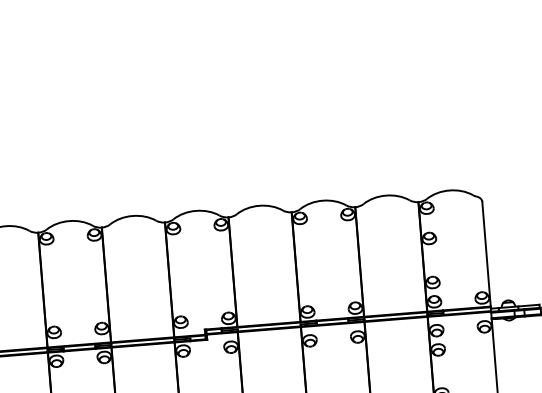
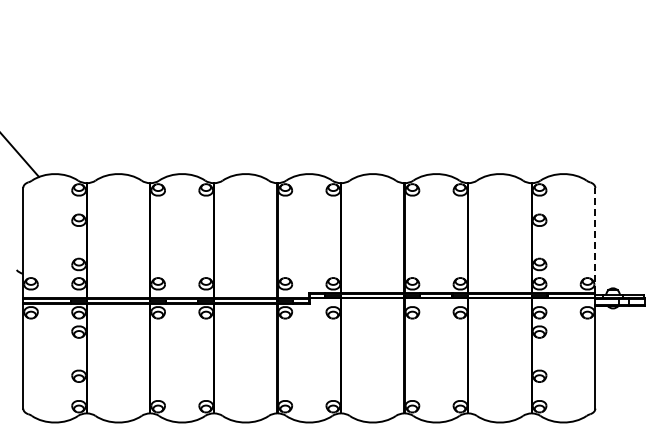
line: (486, 254) -> (595, 240), solid -> dashed

